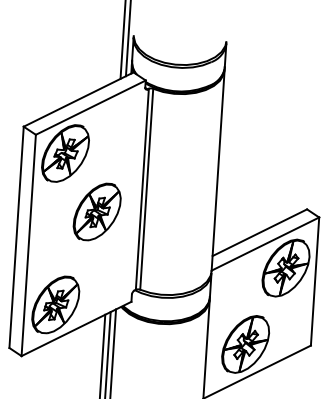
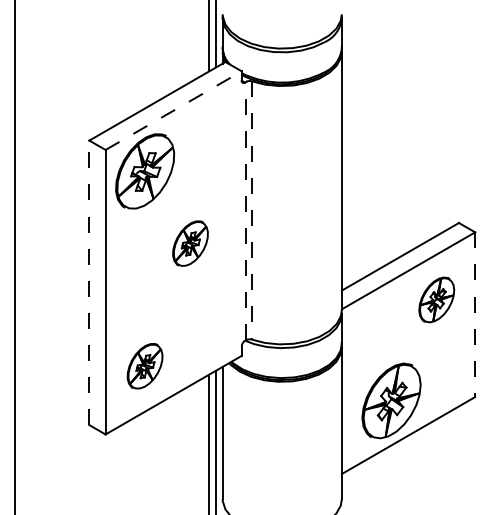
line: (90, 107) -> (173, 110), solid -> dashed
line: (142, 188) -> (246, 210), solid -> dashed
line: (147, 190) -> (252, 211), solid -> dashed
part: (97, 211) -> (190, 243), size x0.6
line: (16, 237) -> (89, 282), solid -> dashed
part: (285, 267) -> (436, 299), size x0.6
line: (315, 282) -> (475, 315), solid -> dashed
part: (55, 305) -> (144, 366), size x0.6

